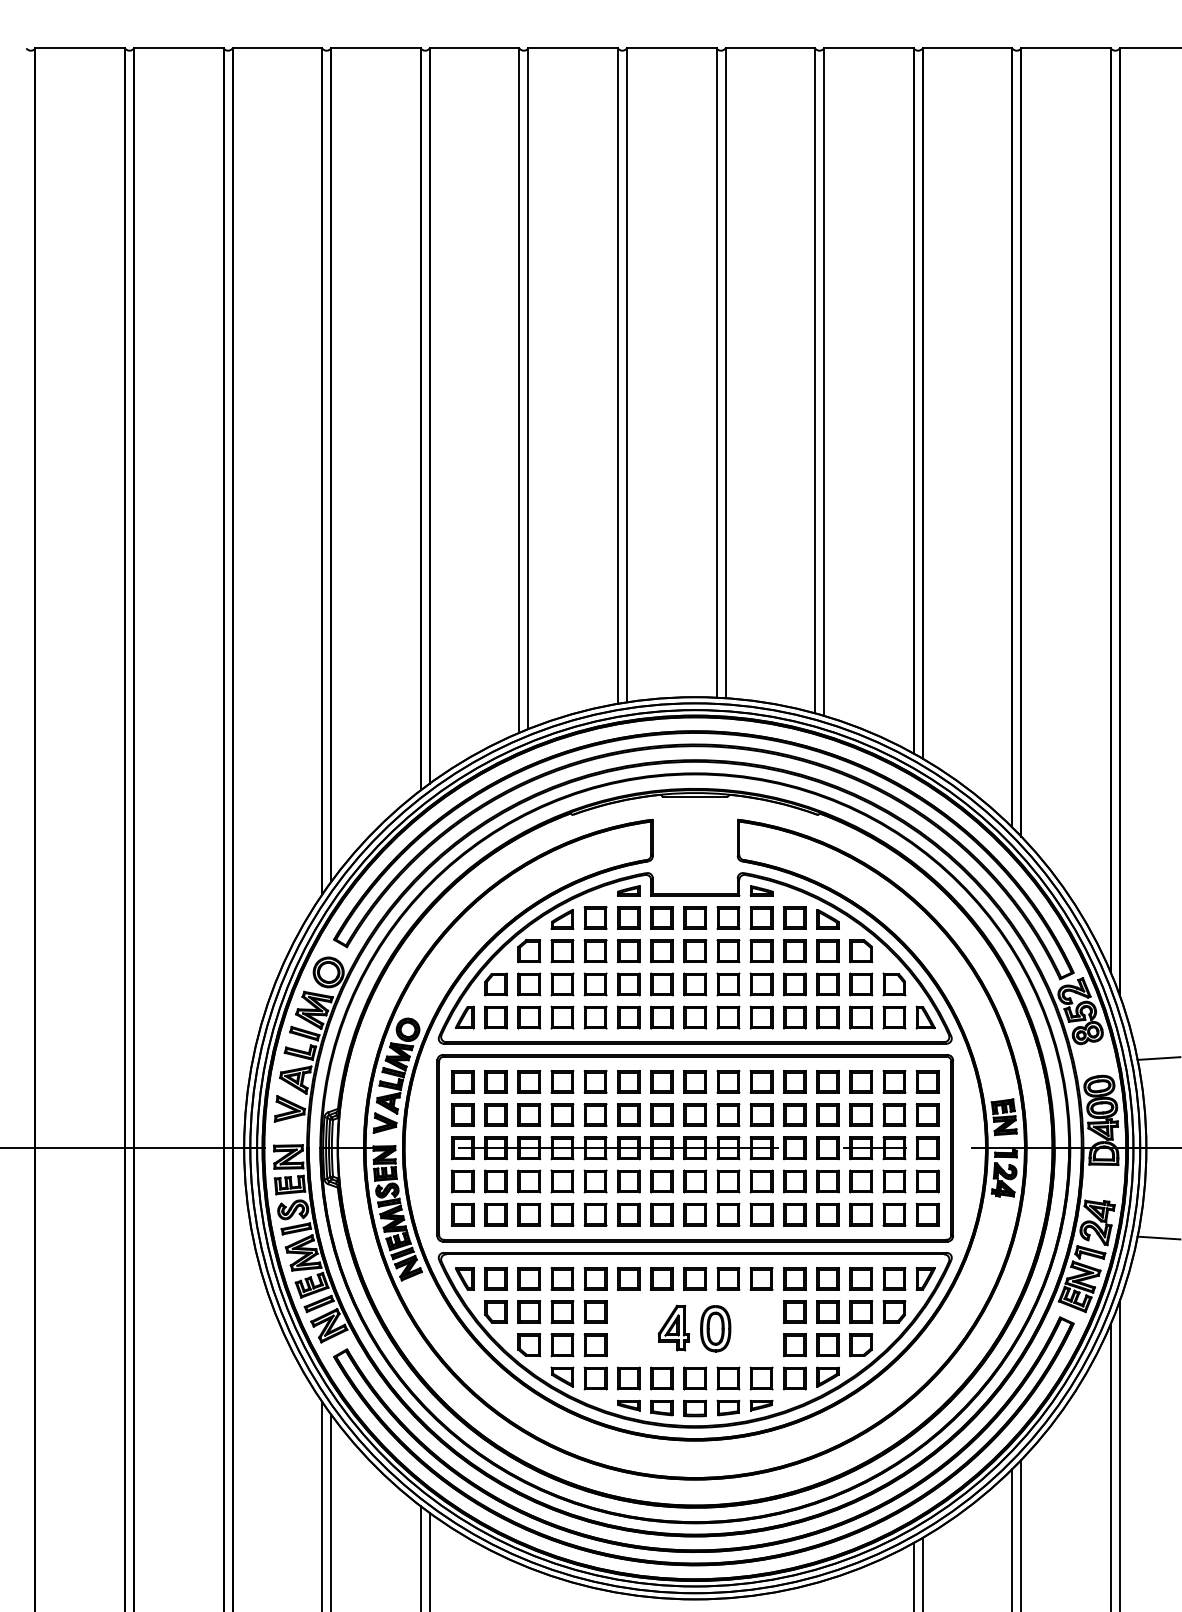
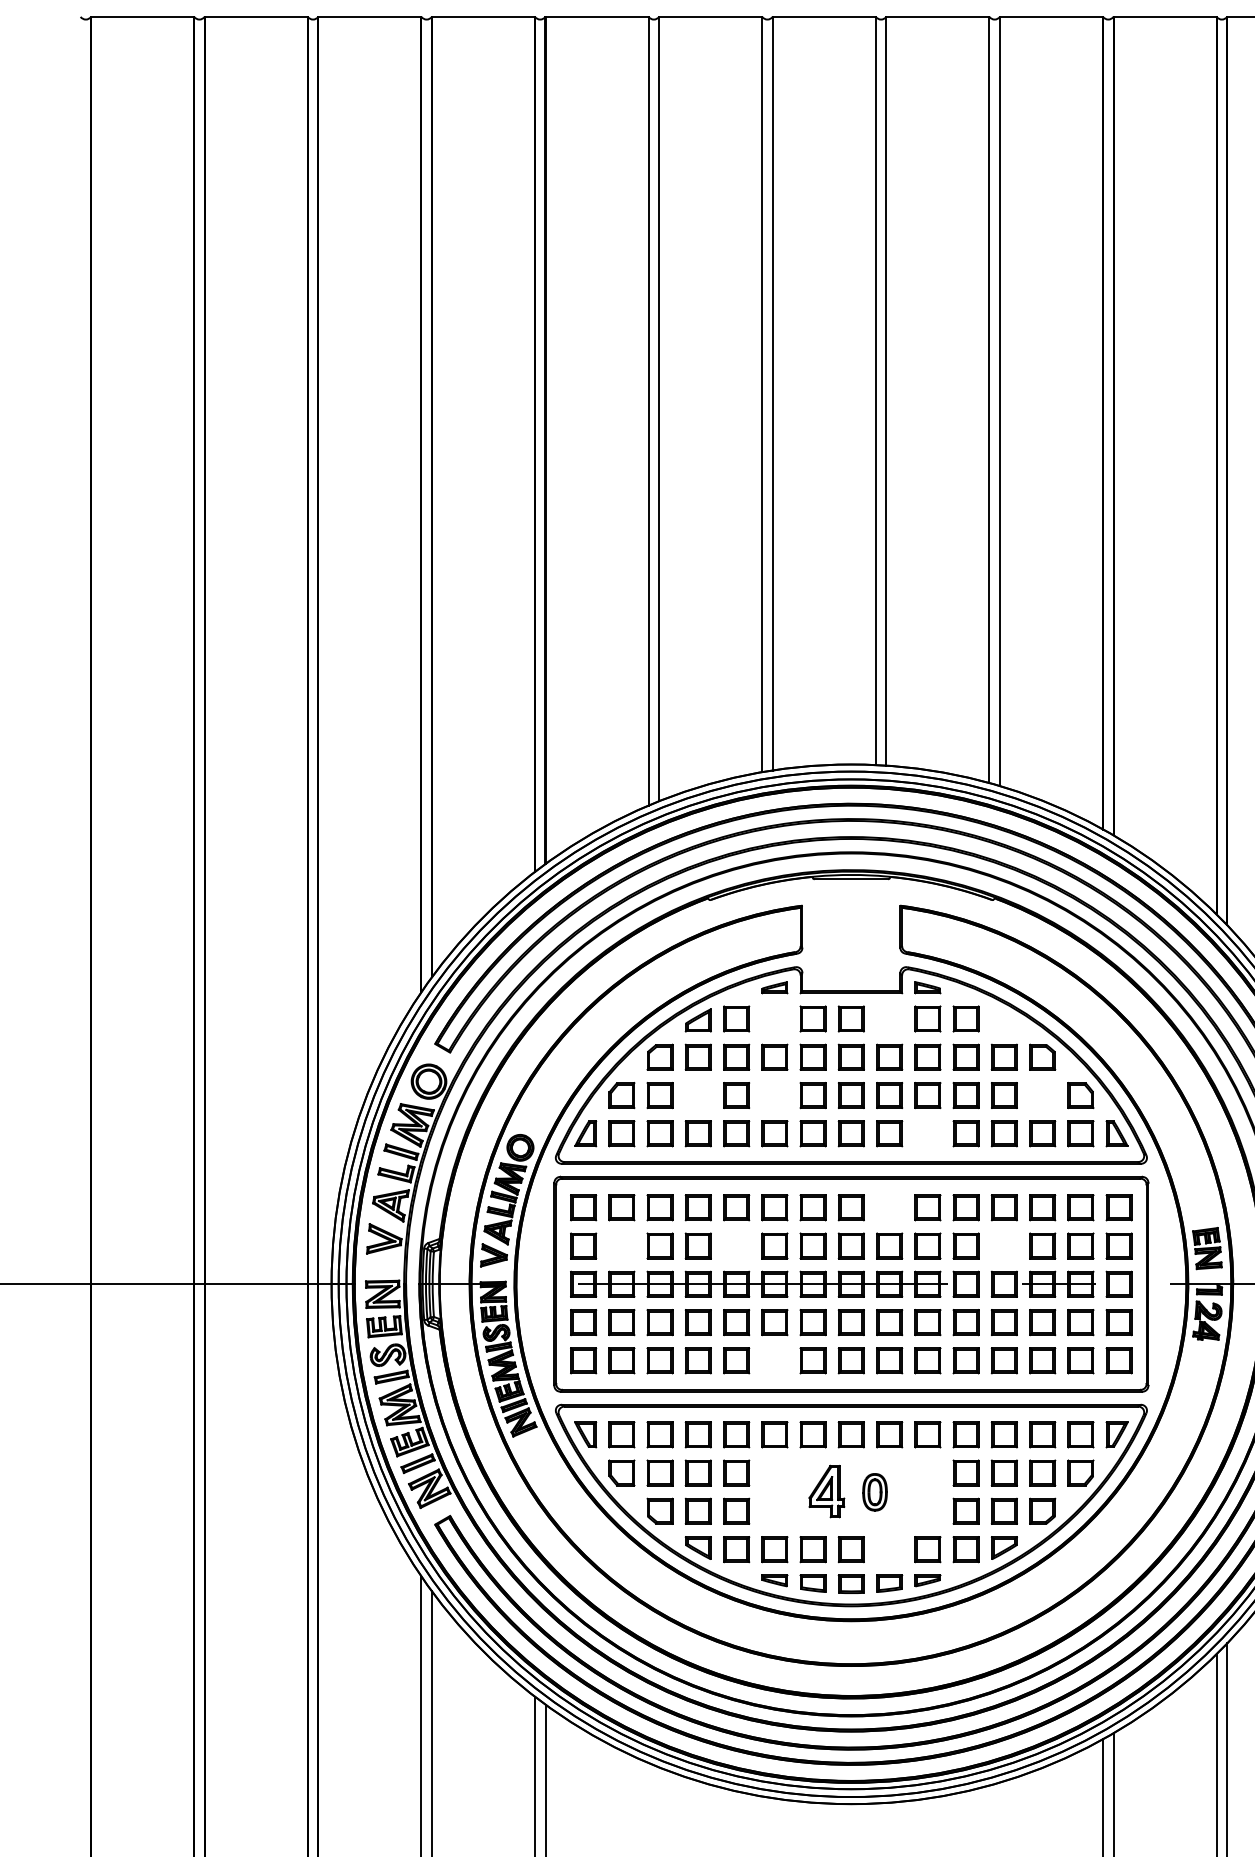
part: (628, 917) -> (774, 1018), removed
part: (728, 917) -> (889, 1018), removed
part: (827, 919) -> (1003, 1020), removed
part: (562, 984) -> (698, 1095), removed
part: (628, 984) -> (774, 1095), removed
part: (861, 984) -> (1042, 1095), removed
part: (761, 1017) -> (927, 1133), removed
part: (728, 1081) -> (889, 1207), removed
part: (495, 1114) -> (621, 1245), removed
part: (595, 1114) -> (736, 1245), removed
part: (827, 1114) -> (1003, 1245), removed
part: (628, 1214) -> (774, 1360), removed
part: (715, 1328) -> (874, 1491), size x0.7
part: (728, 1378) -> (889, 1549), removed

